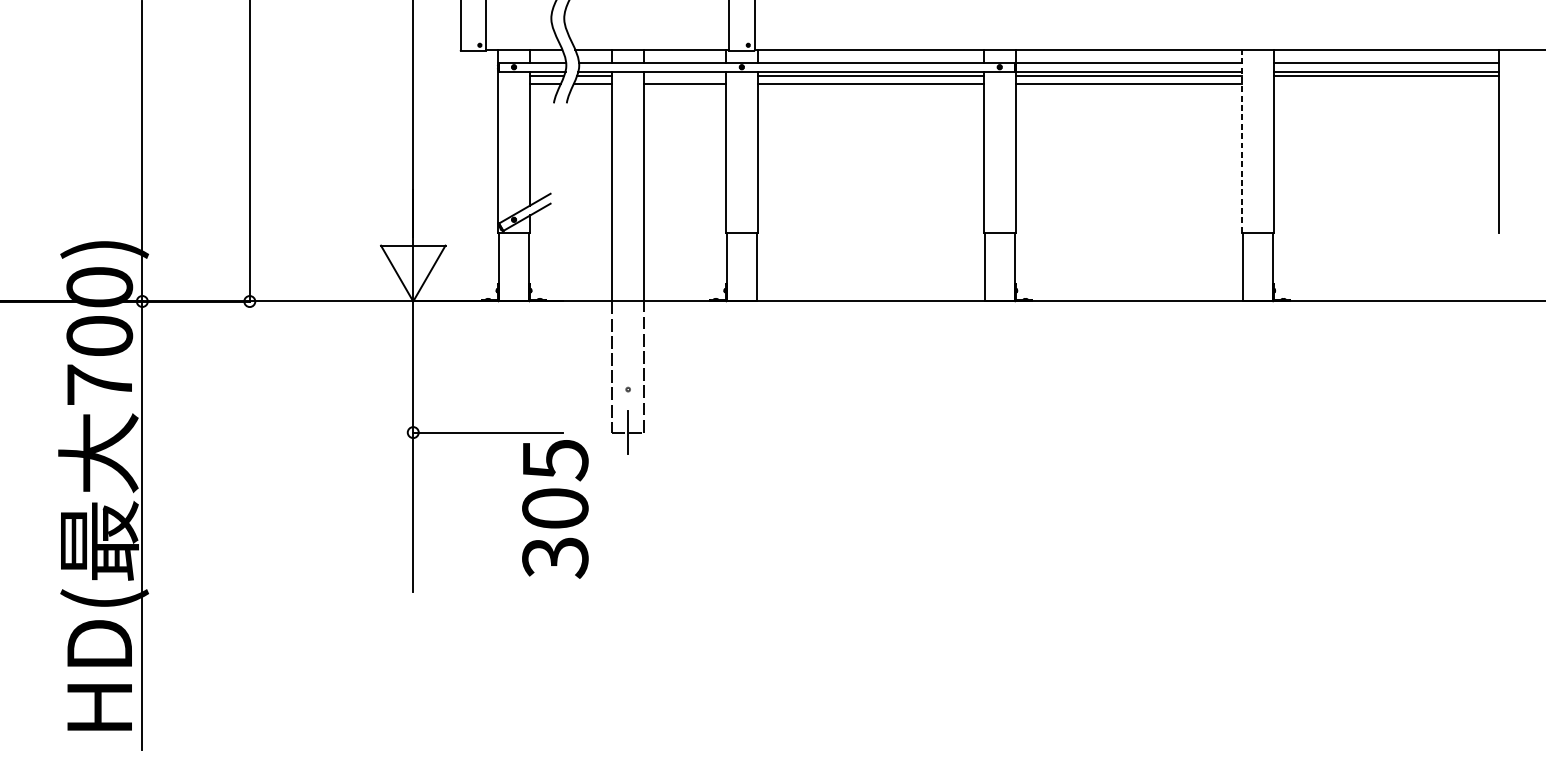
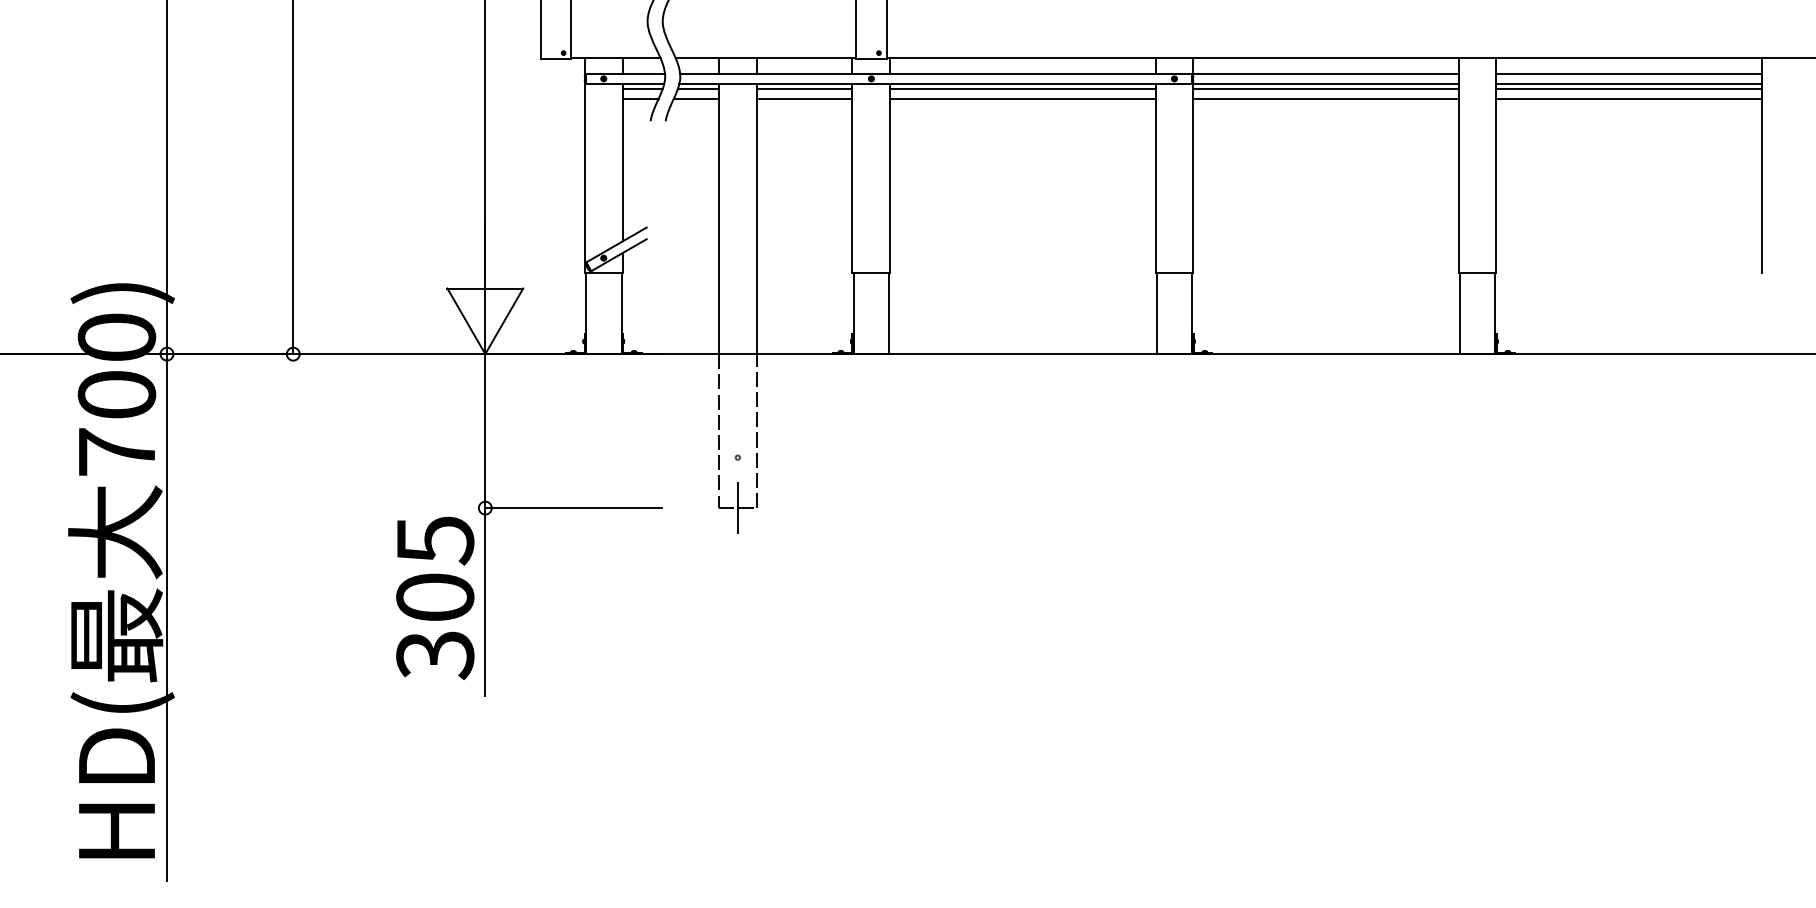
line: (684, 75) -> (804, 88), added
line: (1386, 84) -> (1628, 99), added
line: (1241, 140) -> (1458, 165), dashed -> solid
text: (555, 509) -> (435, 598), moved

